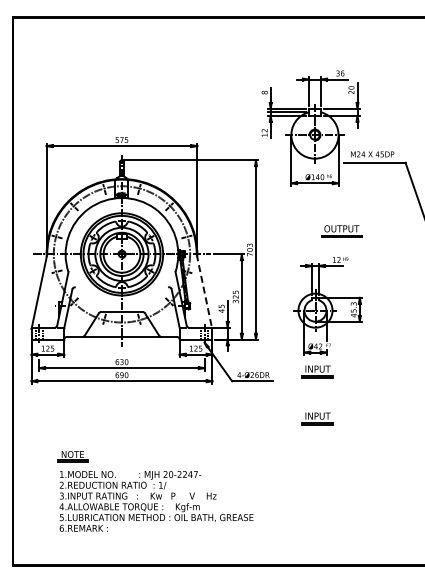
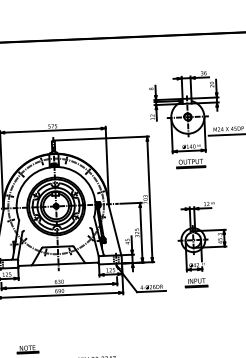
part: (341, 231) -> (190, 163), moved
line: (204, 291) -> (115, 230), dashed -> solid
part: (317, 418) -> (197, 315), removed

